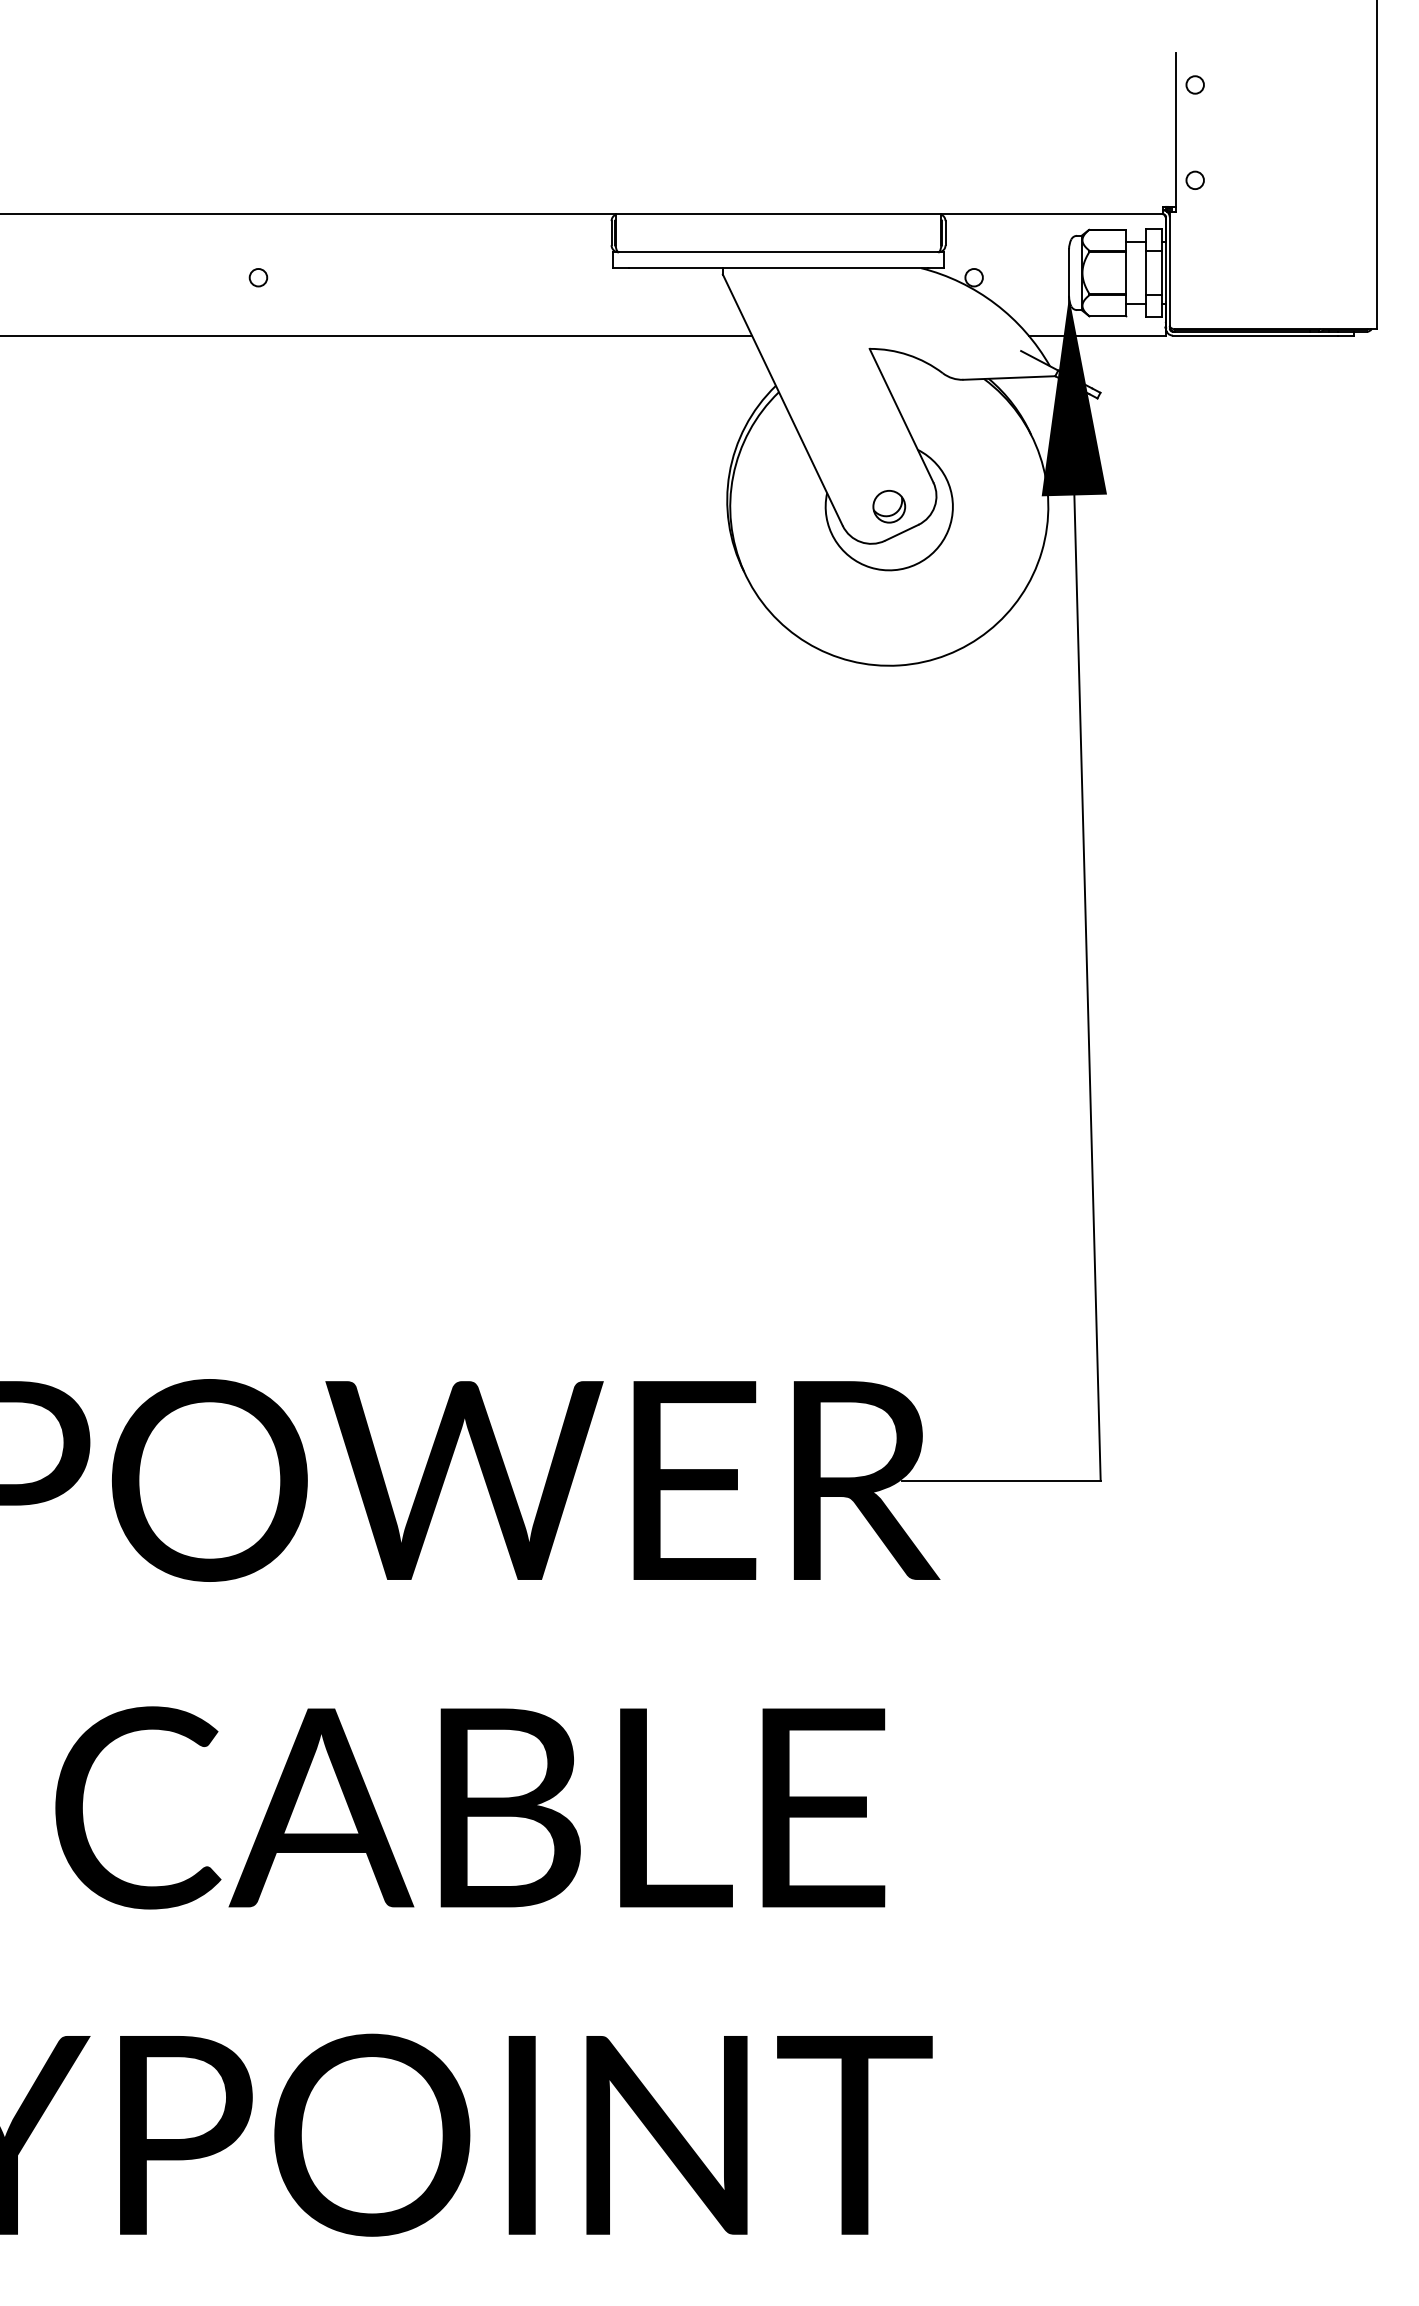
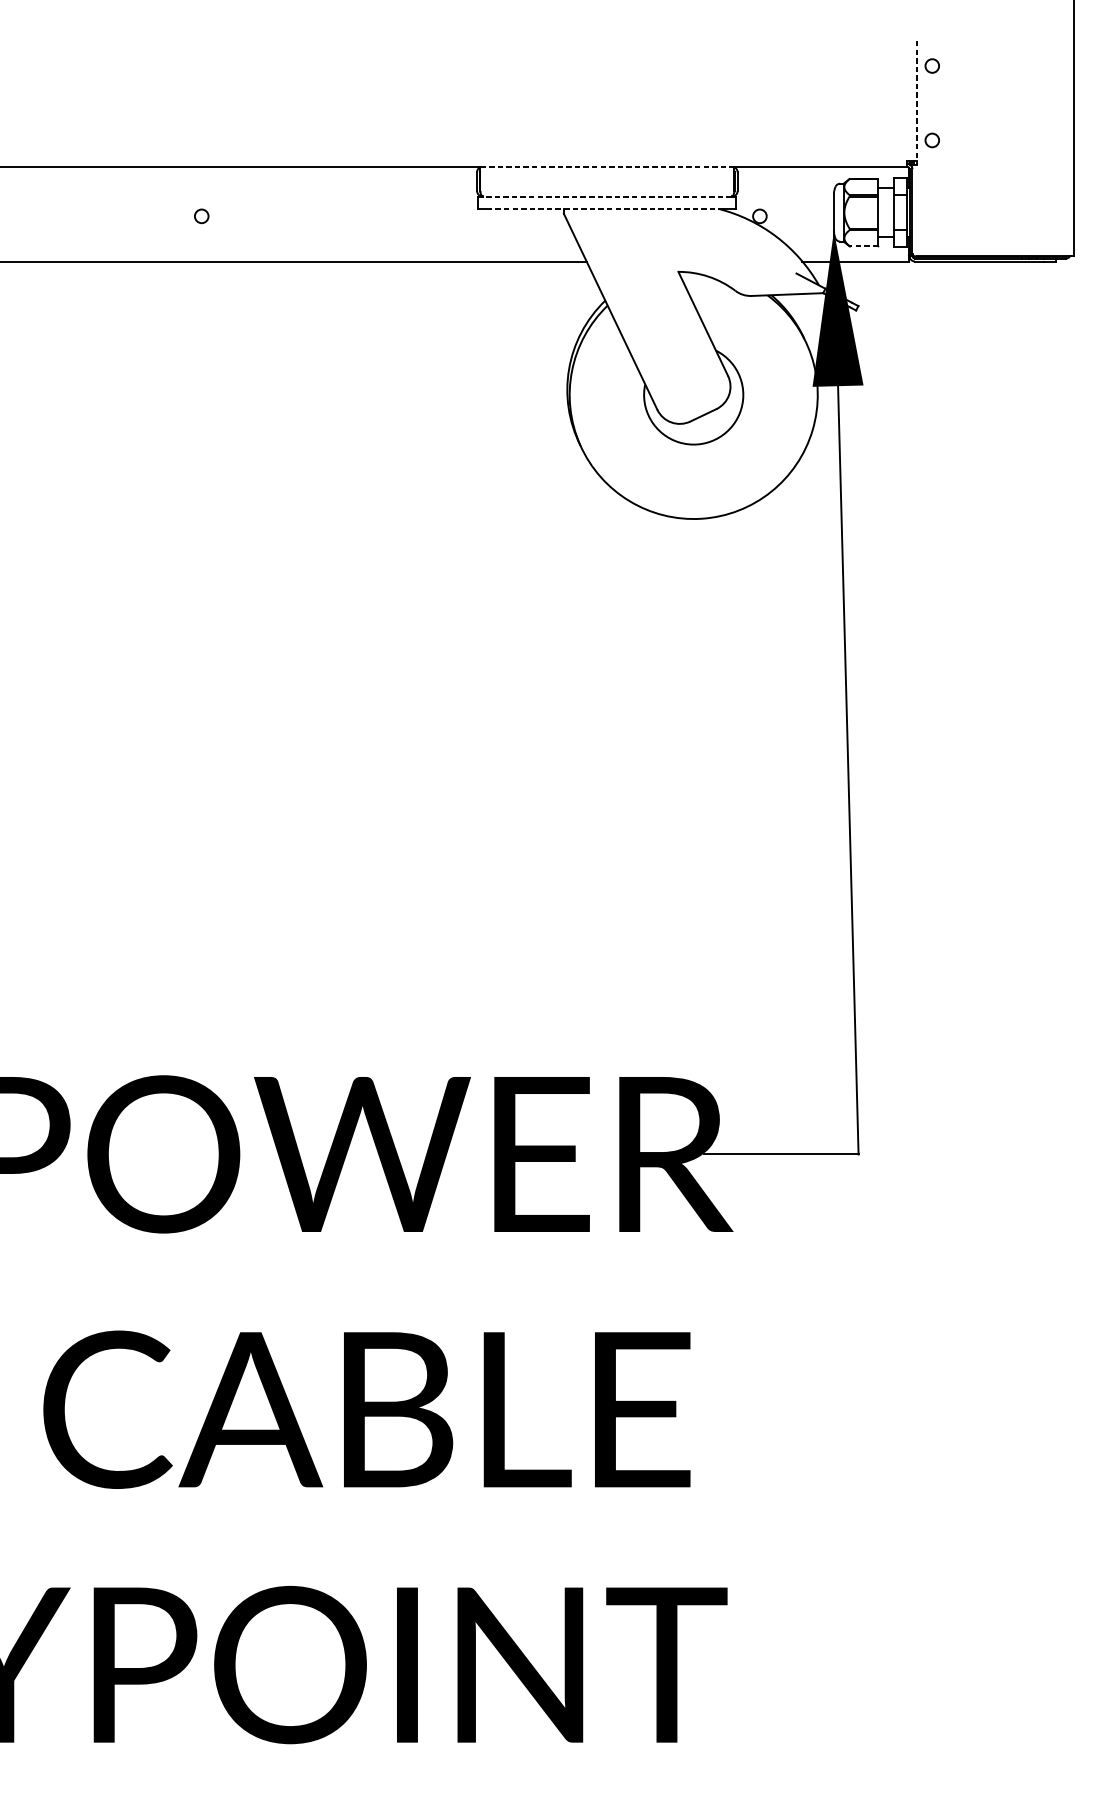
line: (1176, 132) -> (917, 103), solid -> dashed
line: (778, 214) -> (607, 167), solid -> dashed
line: (778, 252) -> (607, 196), solid -> dashed
line: (778, 268) -> (607, 209), solid -> dashed
line: (1106, 316) -> (863, 246), solid -> dashed
part: (889, 506) -> (693, 394), removed

